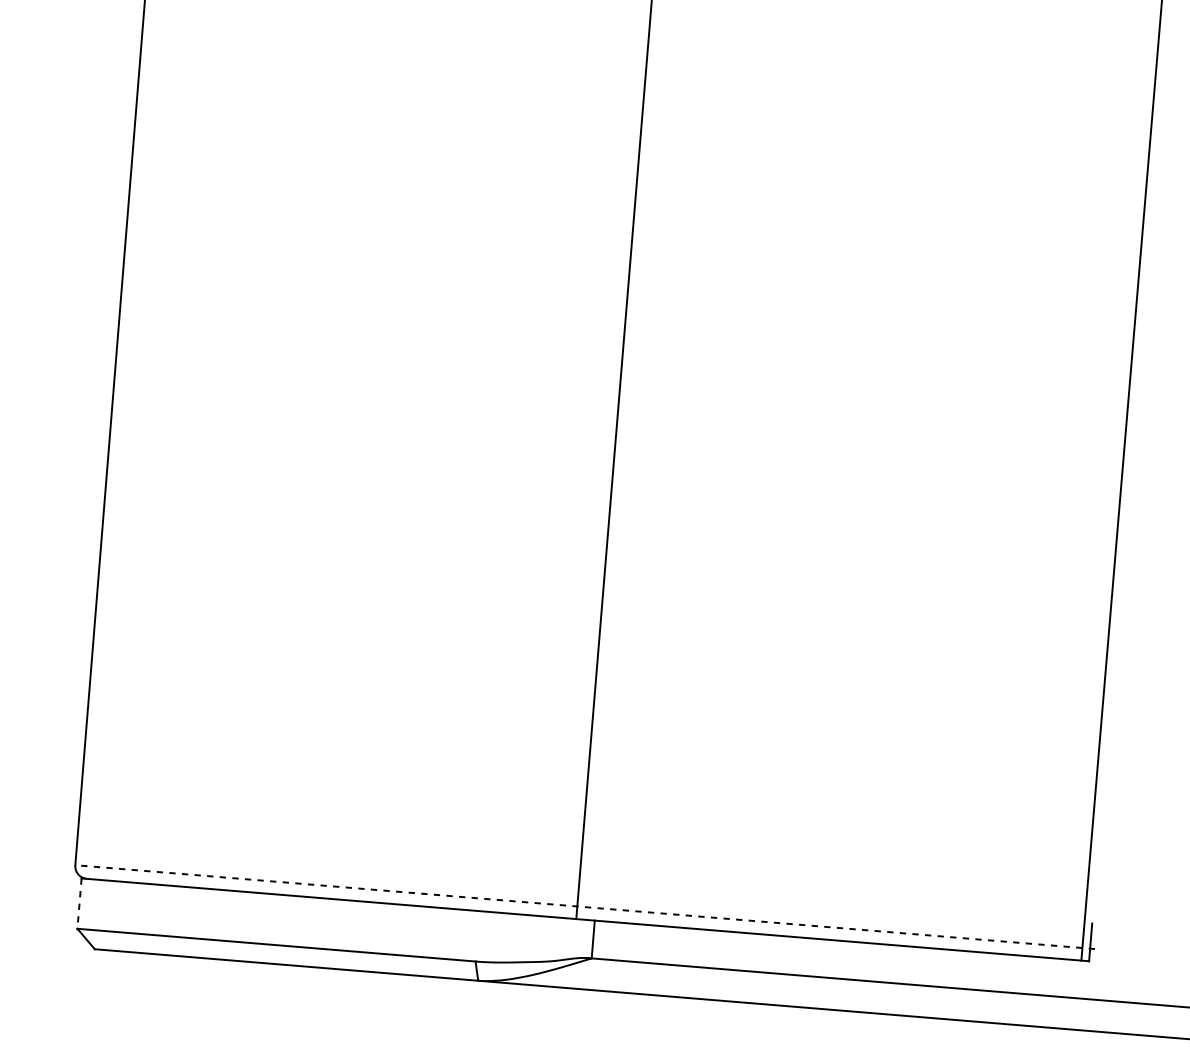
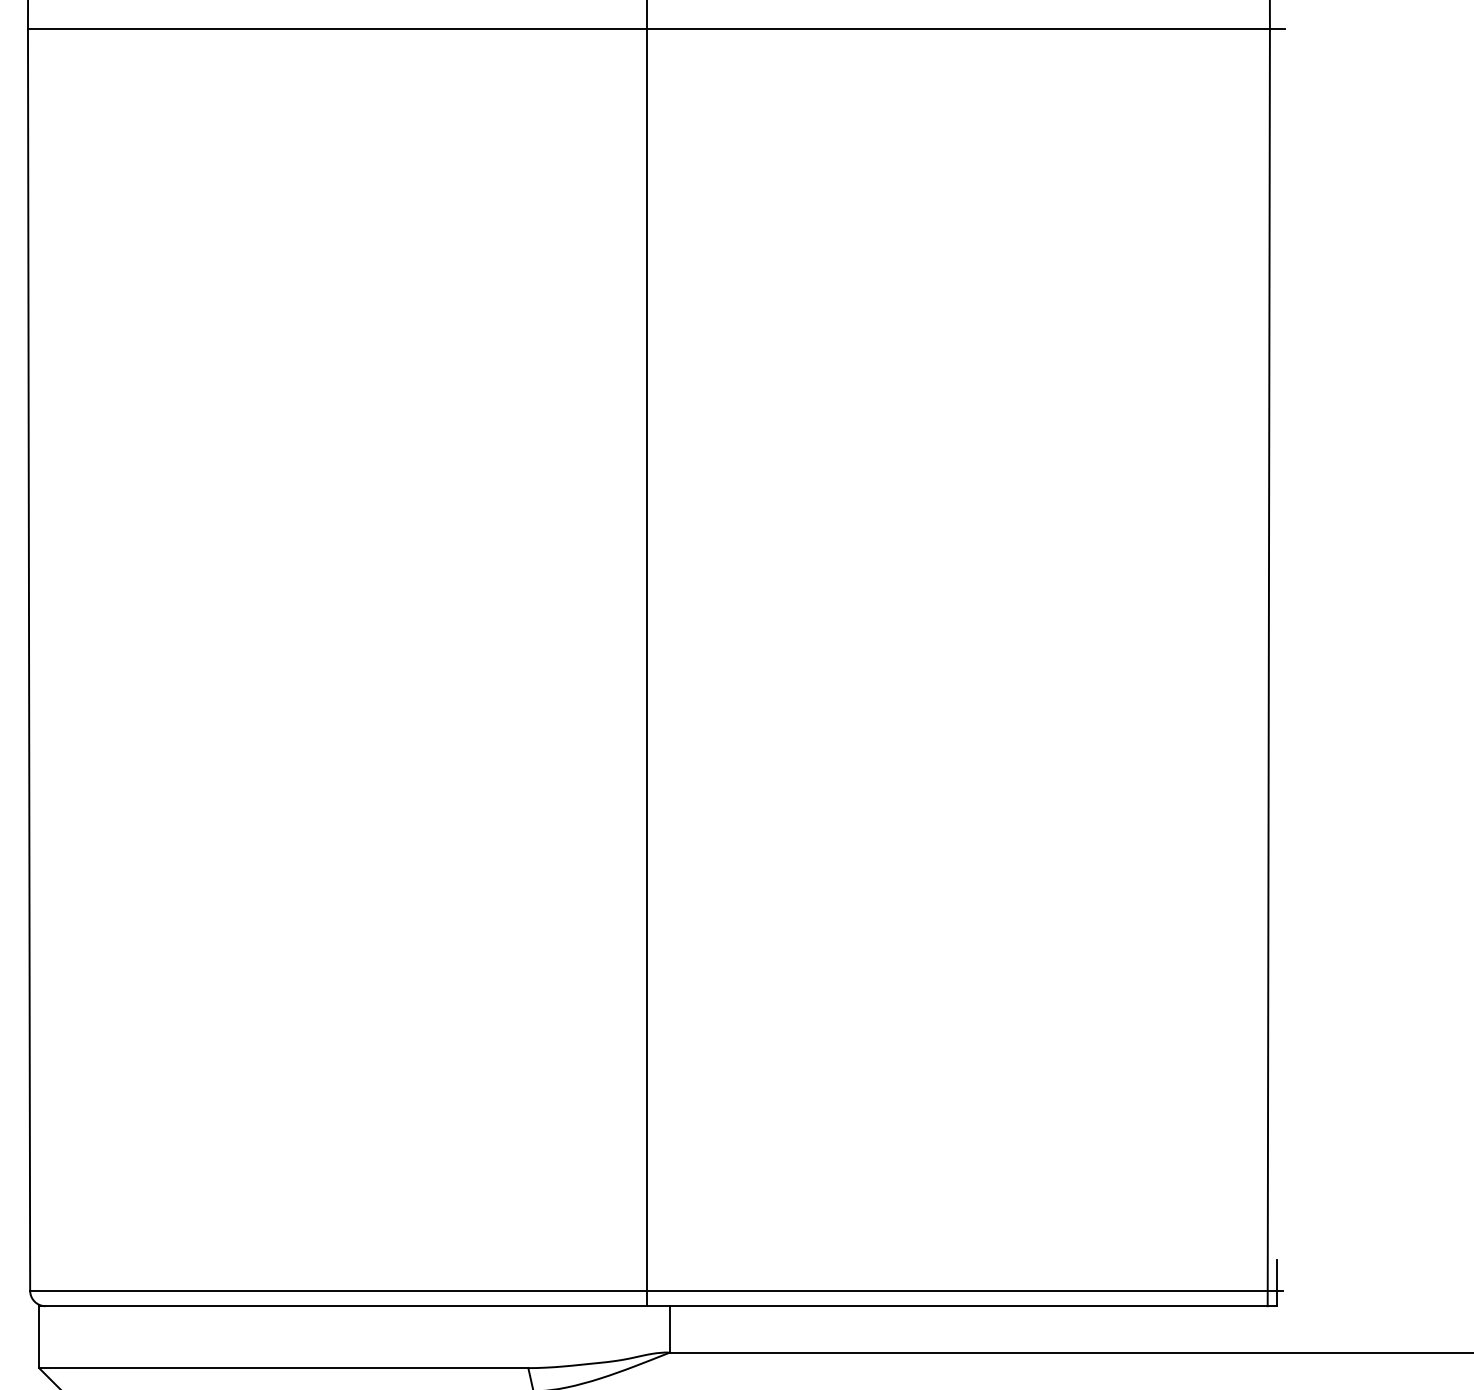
line: (79, 903) -> (39, 1337), dashed -> solid
line: (585, 906) -> (656, 1290), dashed -> solid

